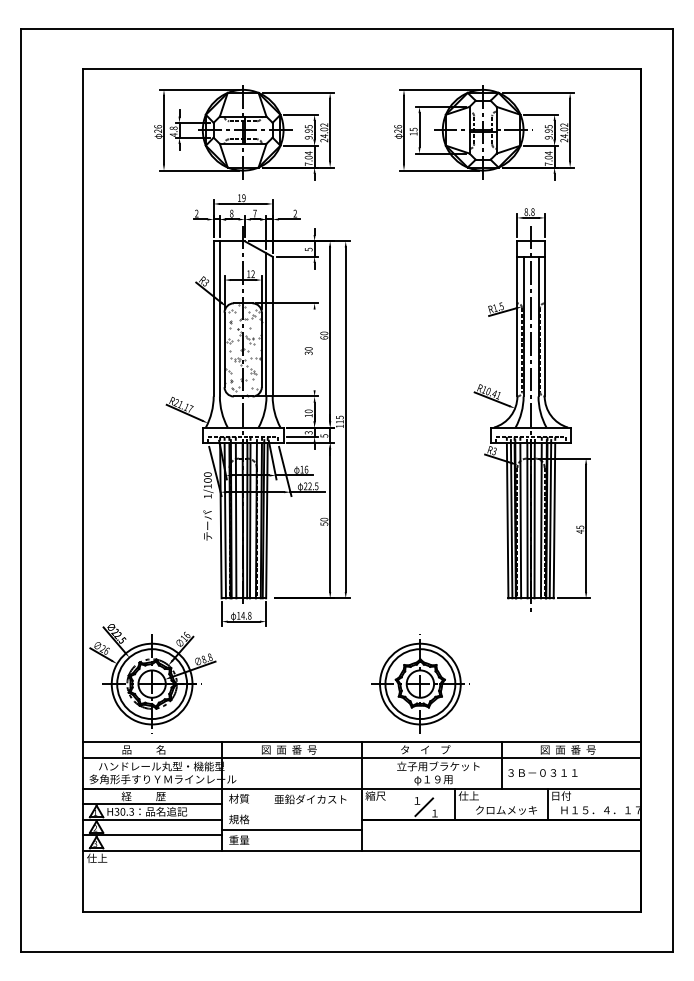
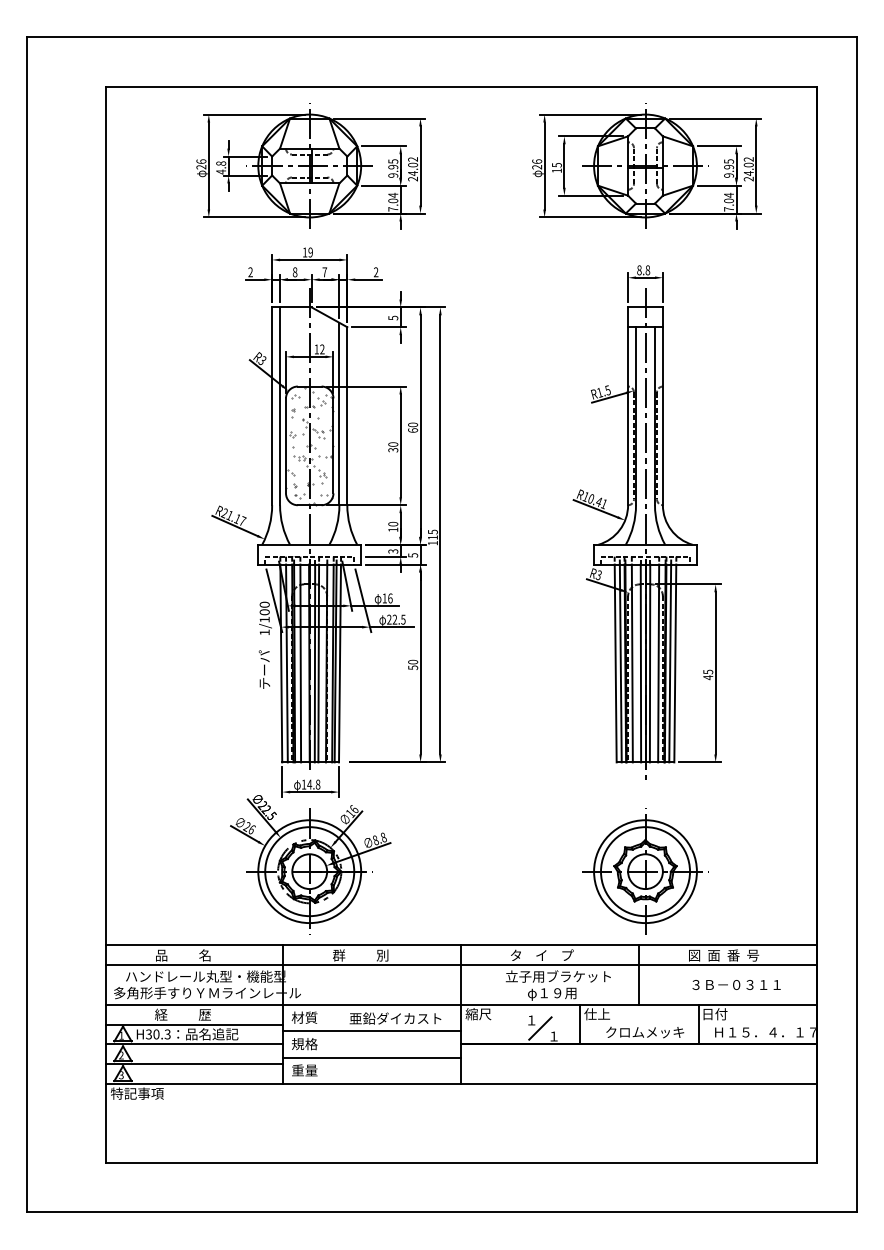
part: (483, 130) -> (646, 166), moved
line: (314, 349) -> (400, 445), added
part: (531, 410) -> (646, 522), moved
part: (152, 678) -> (310, 864), moved
part: (420, 683) -> (645, 871), moved
text: (289, 749) -> (368, 955), 図  面  番  号 -> 群          別
text: (542, 772) -> (736, 984), moved
line: (292, 809) -> (372, 1031), added
text: (107, 858) -> (137, 1093), 仕上 -> 特記事項

